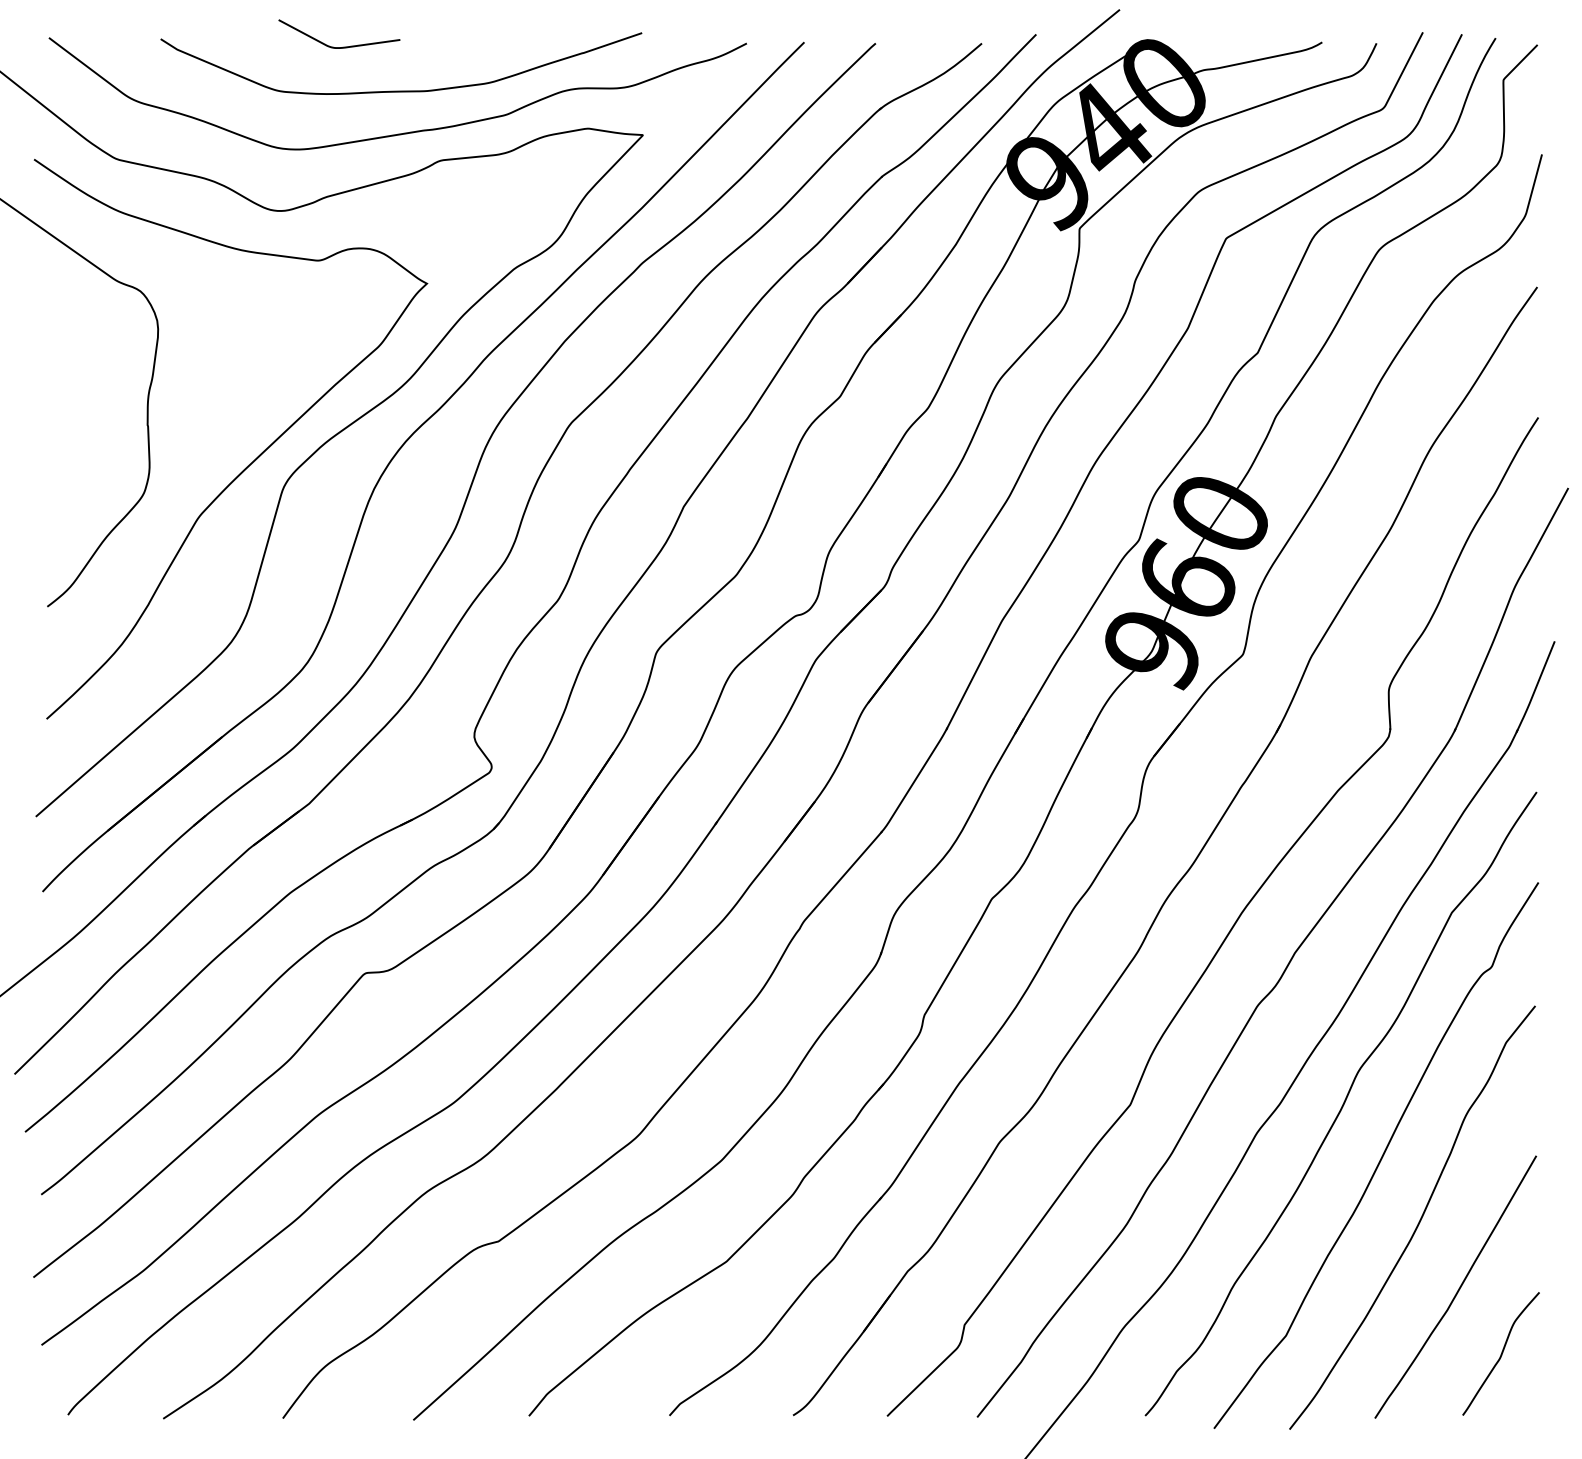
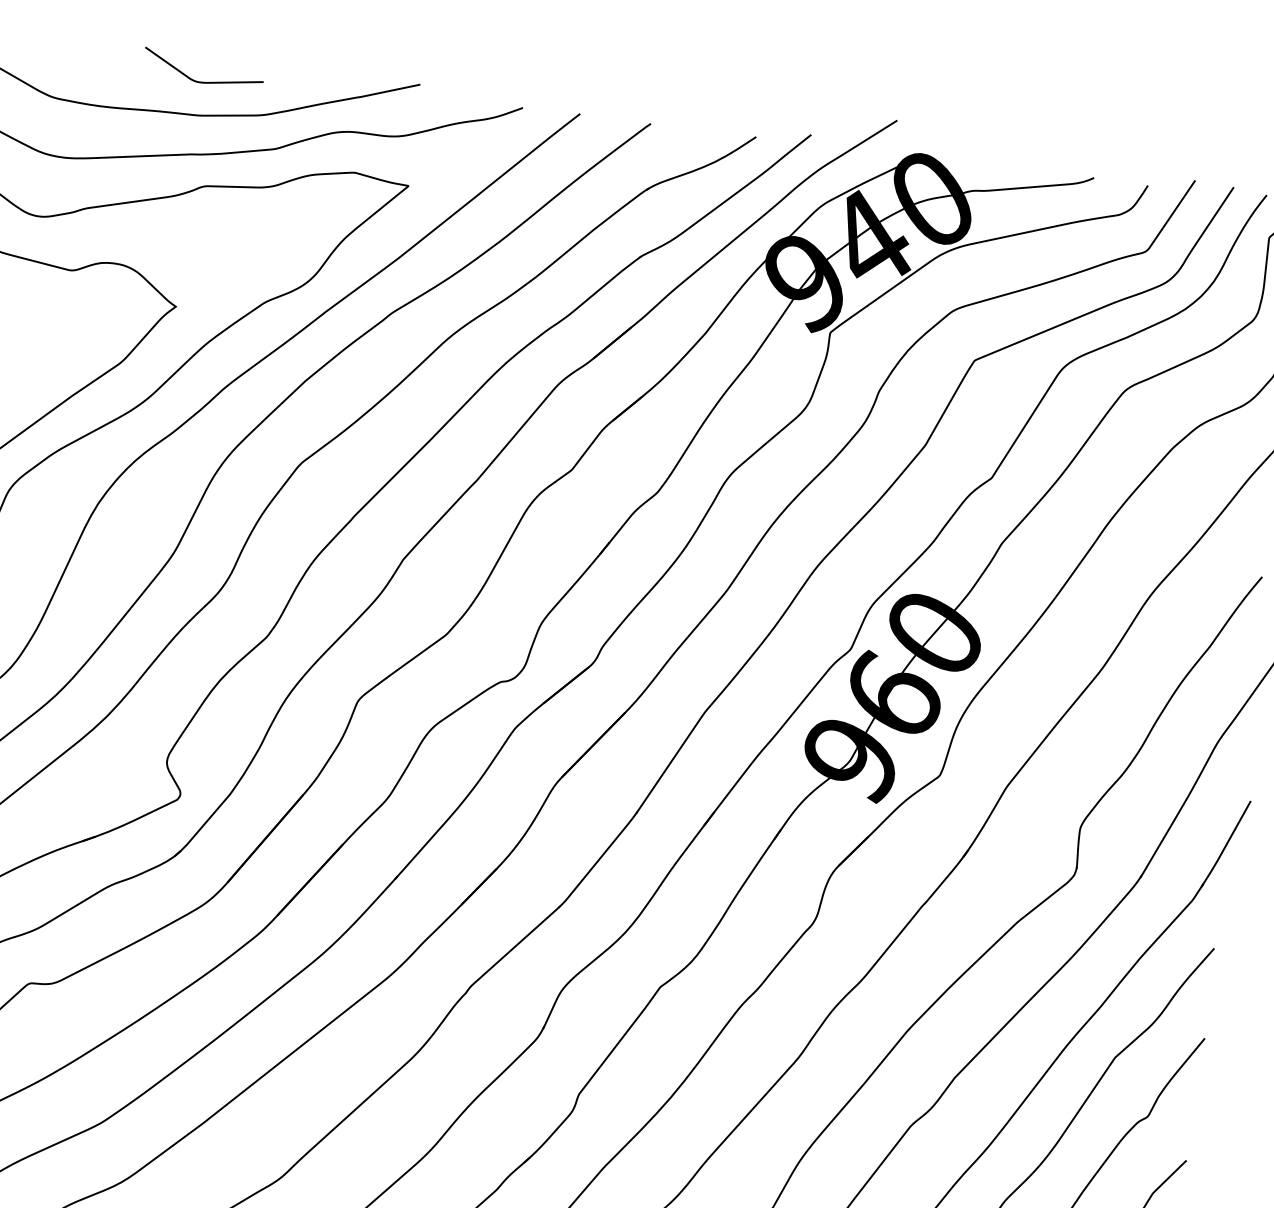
curve: (343, 46) -> (206, 81), moved

